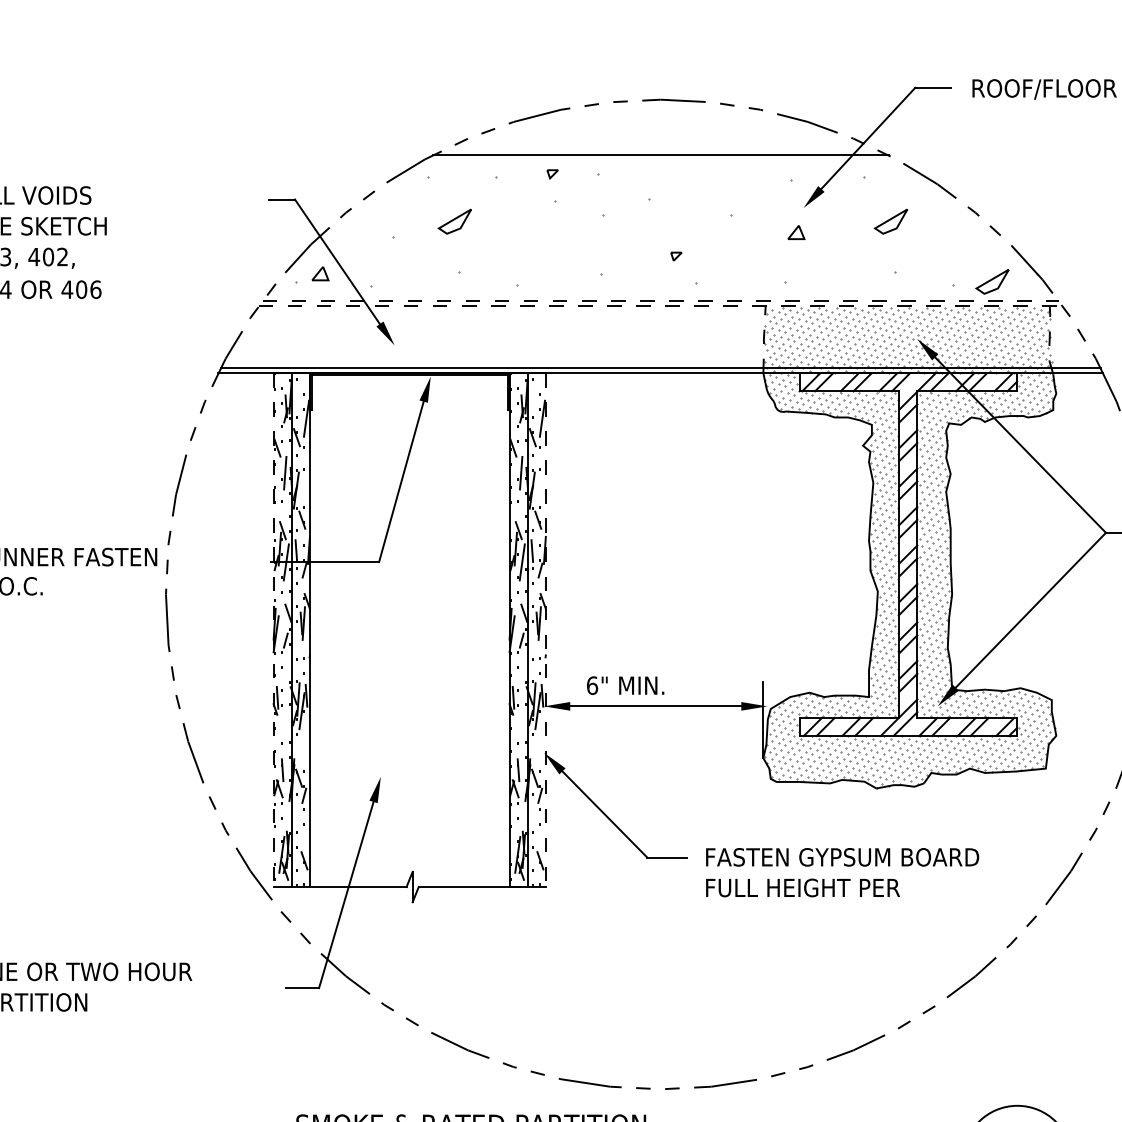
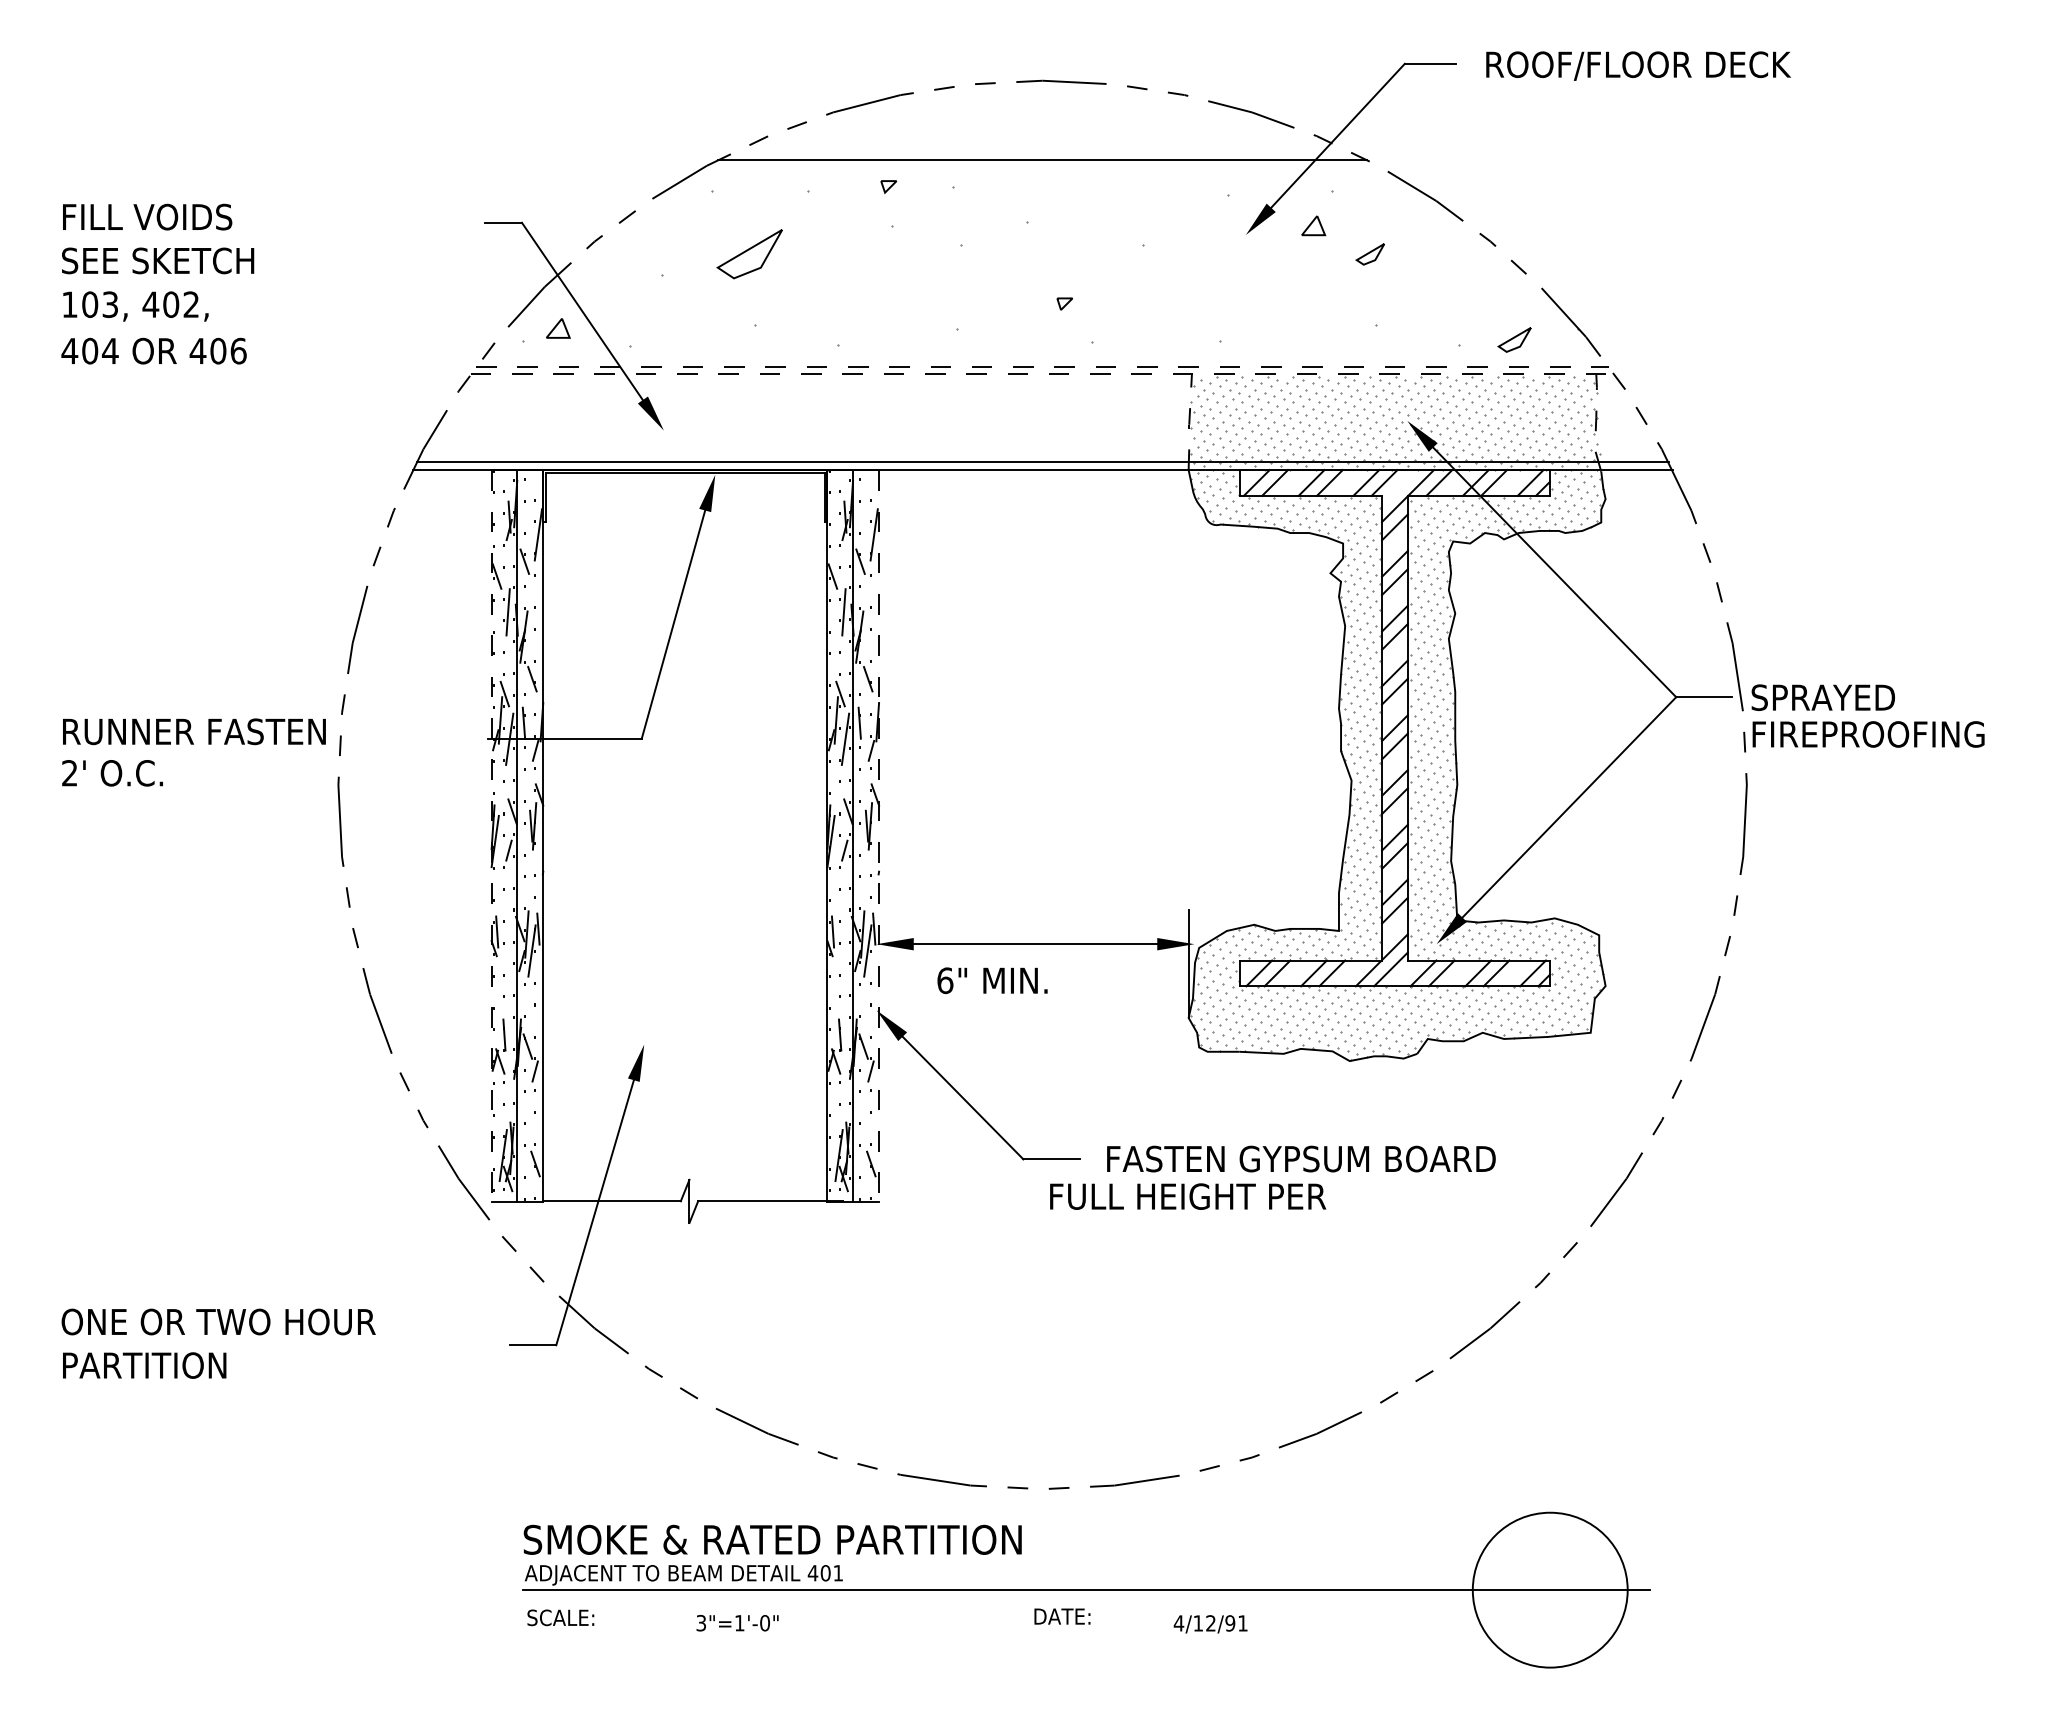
part: (454, 221) -> (749, 254), size x1.4
part: (891, 221) -> (1370, 254), size x0.6
part: (796, 232) -> (1313, 225), moved
part: (992, 281) -> (1514, 339), size x0.7
text: (625, 685) -> (992, 980), moved
text: (803, 887) -> (1188, 1196), moved

